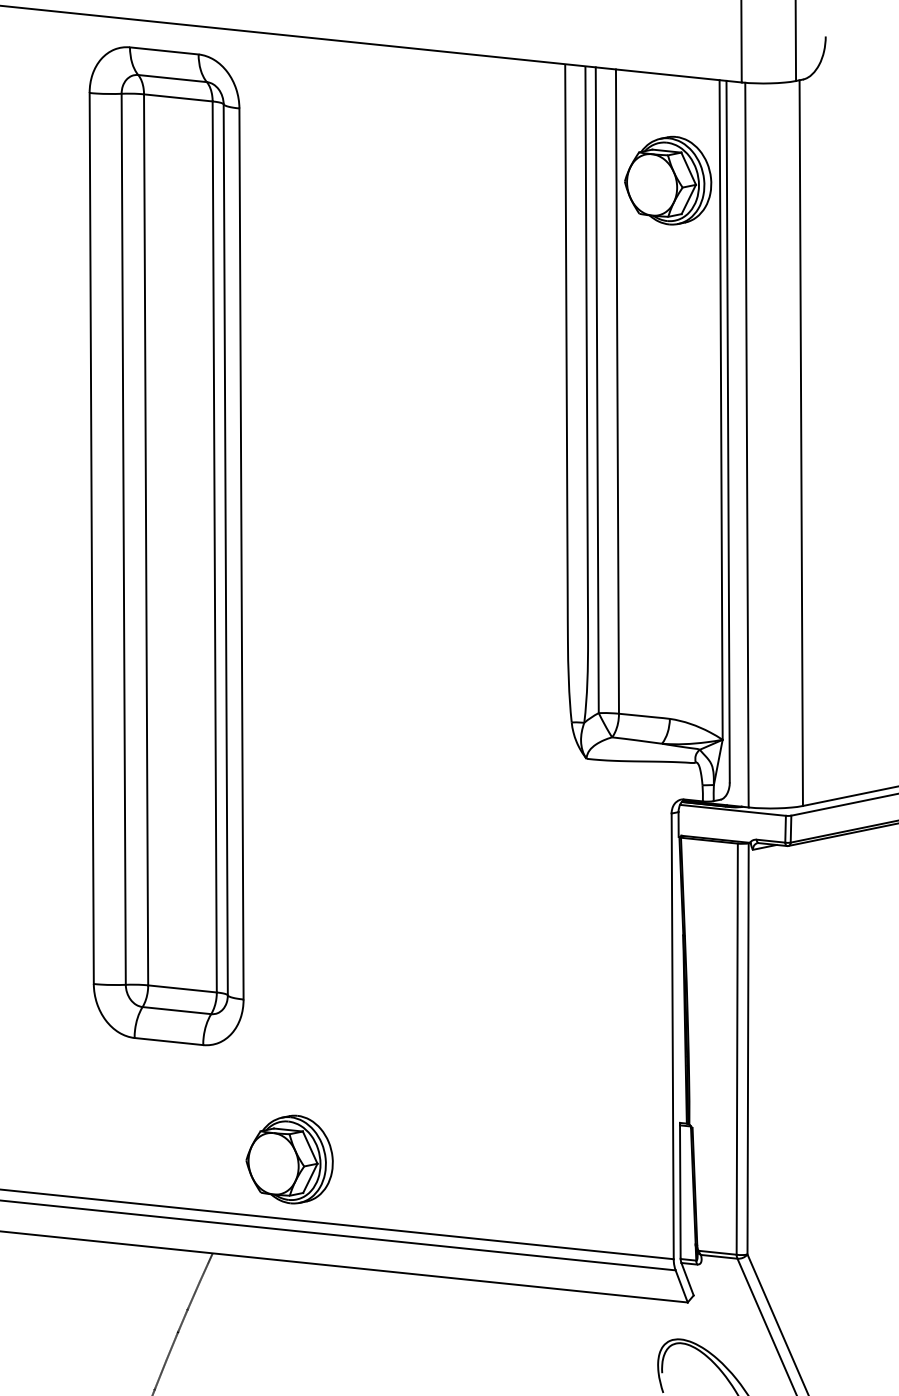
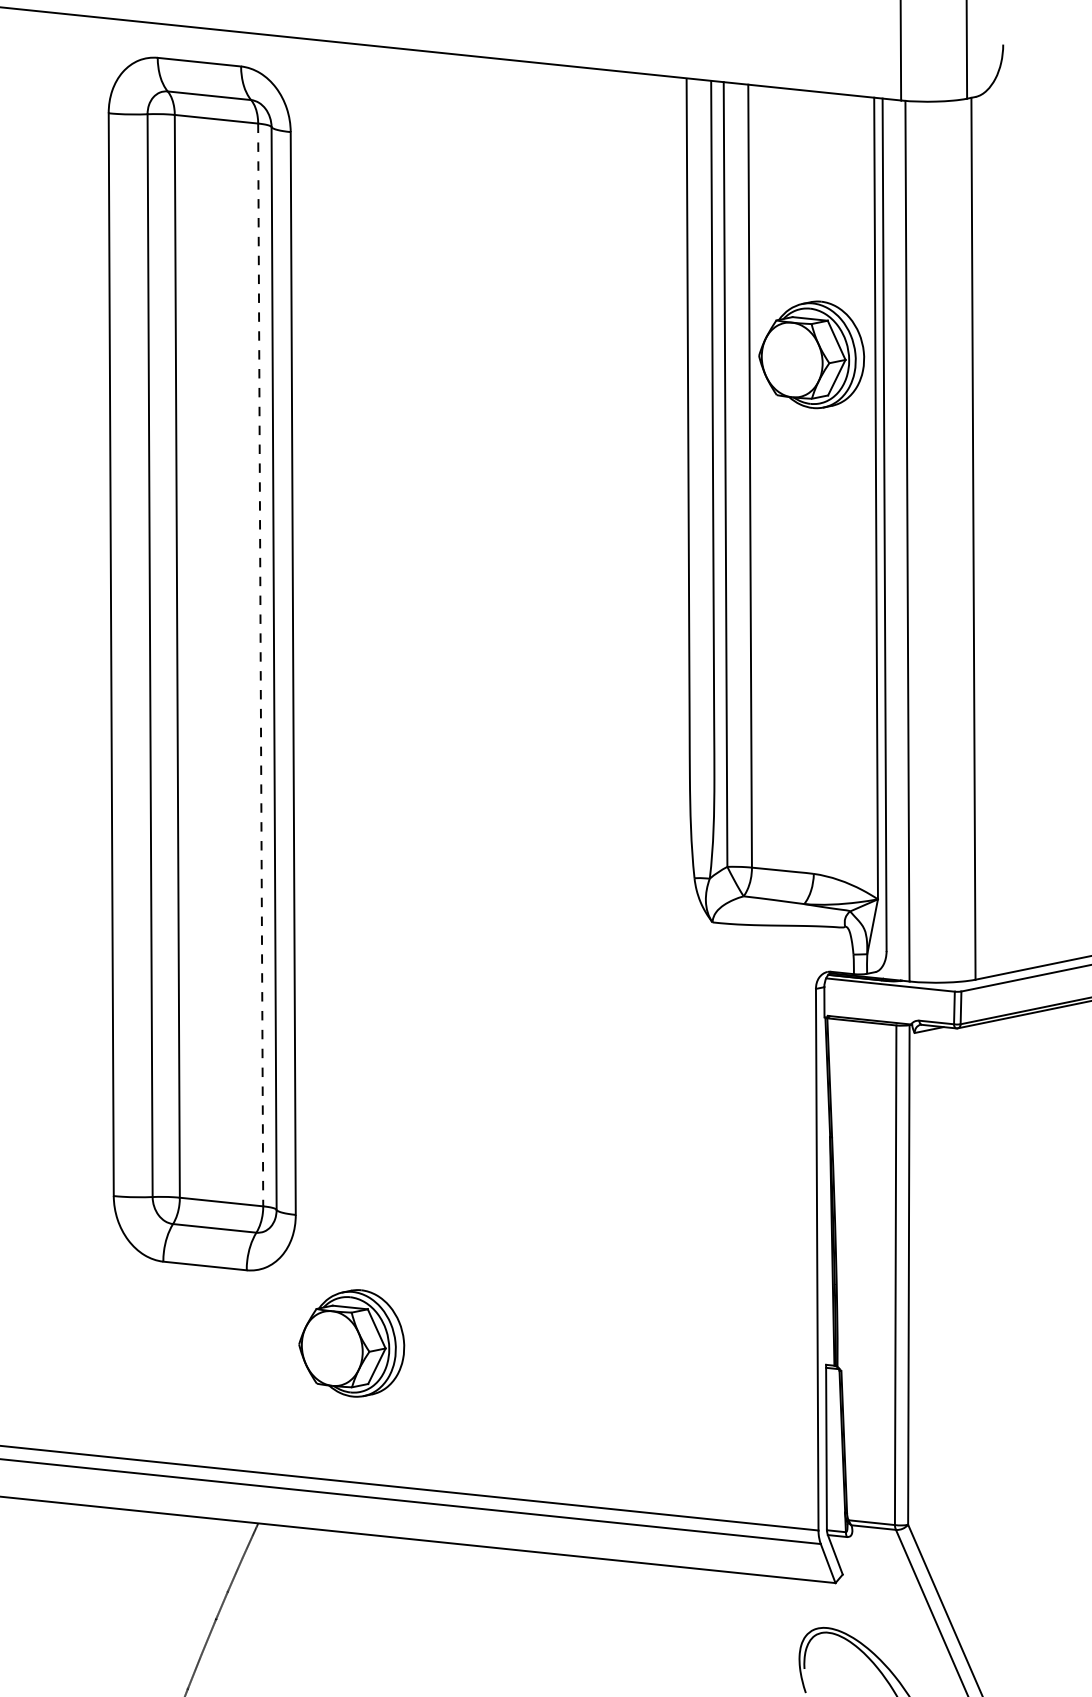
part: (667, 180) -> (811, 354), moved
line: (214, 547) -> (260, 665), solid -> dashed
part: (289, 1159) -> (351, 1343), moved

